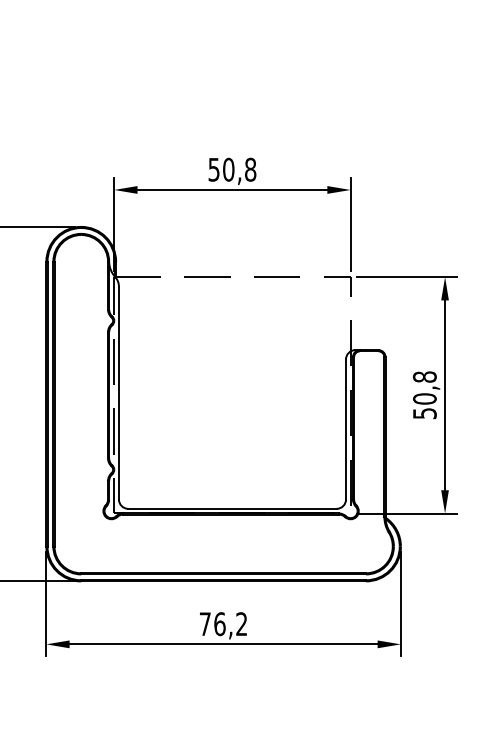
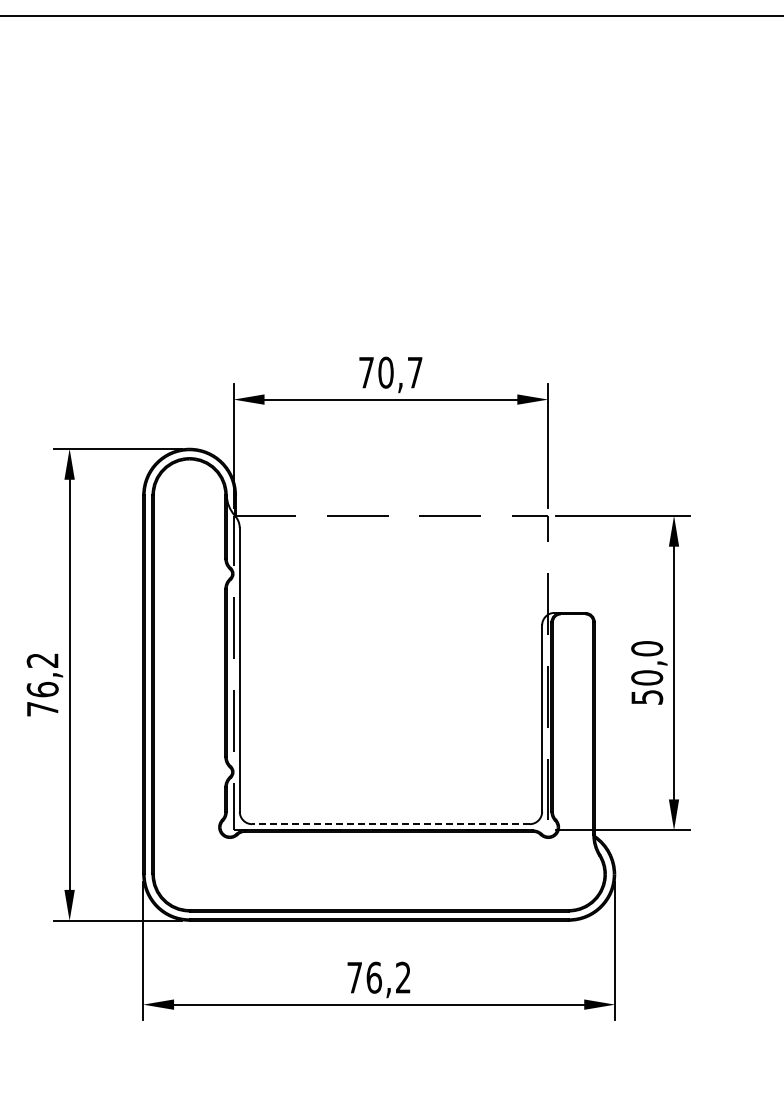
text: (232, 169) -> (390, 372), 50,8 -> 70,7
text: (424, 376) -> (646, 648), 50,8 -> 50,0
line: (232, 509) -> (390, 824), solid -> dashed

